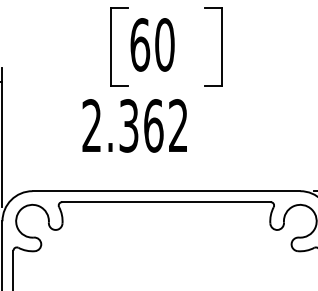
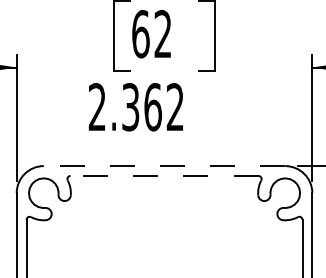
text: (164, 45) -> (162, 34), 60 -> 62
line: (166, 191) -> (164, 166), solid -> dashed
line: (166, 201) -> (164, 175), solid -> dashed

